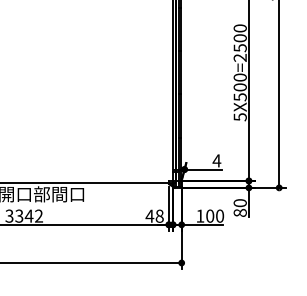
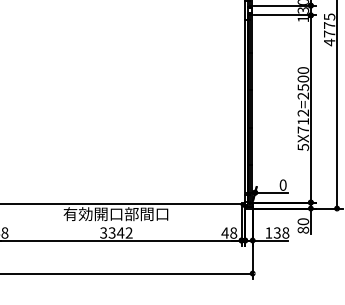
text: (240, 87) -> (303, 121), 5X500=2500 -> 5X712=2500
text: (216, 160) -> (282, 184), 4 -> 0
text: (214, 215) -> (281, 232), 100 -> 138

